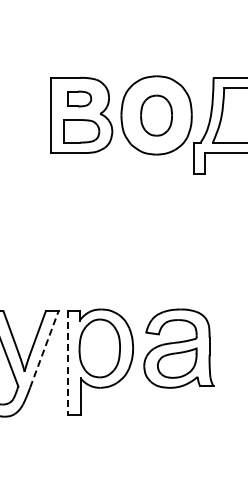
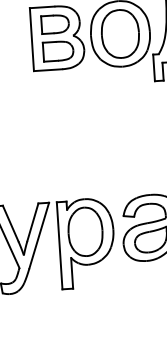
part: (79, 98) -> (55, 23), size x1.43
part: (156, 115) -> (120, 33), size x1.43
line: (44, 349) -> (39, 235), dashed -> solid
line: (67, 363) -> (59, 246), dashed -> solid

